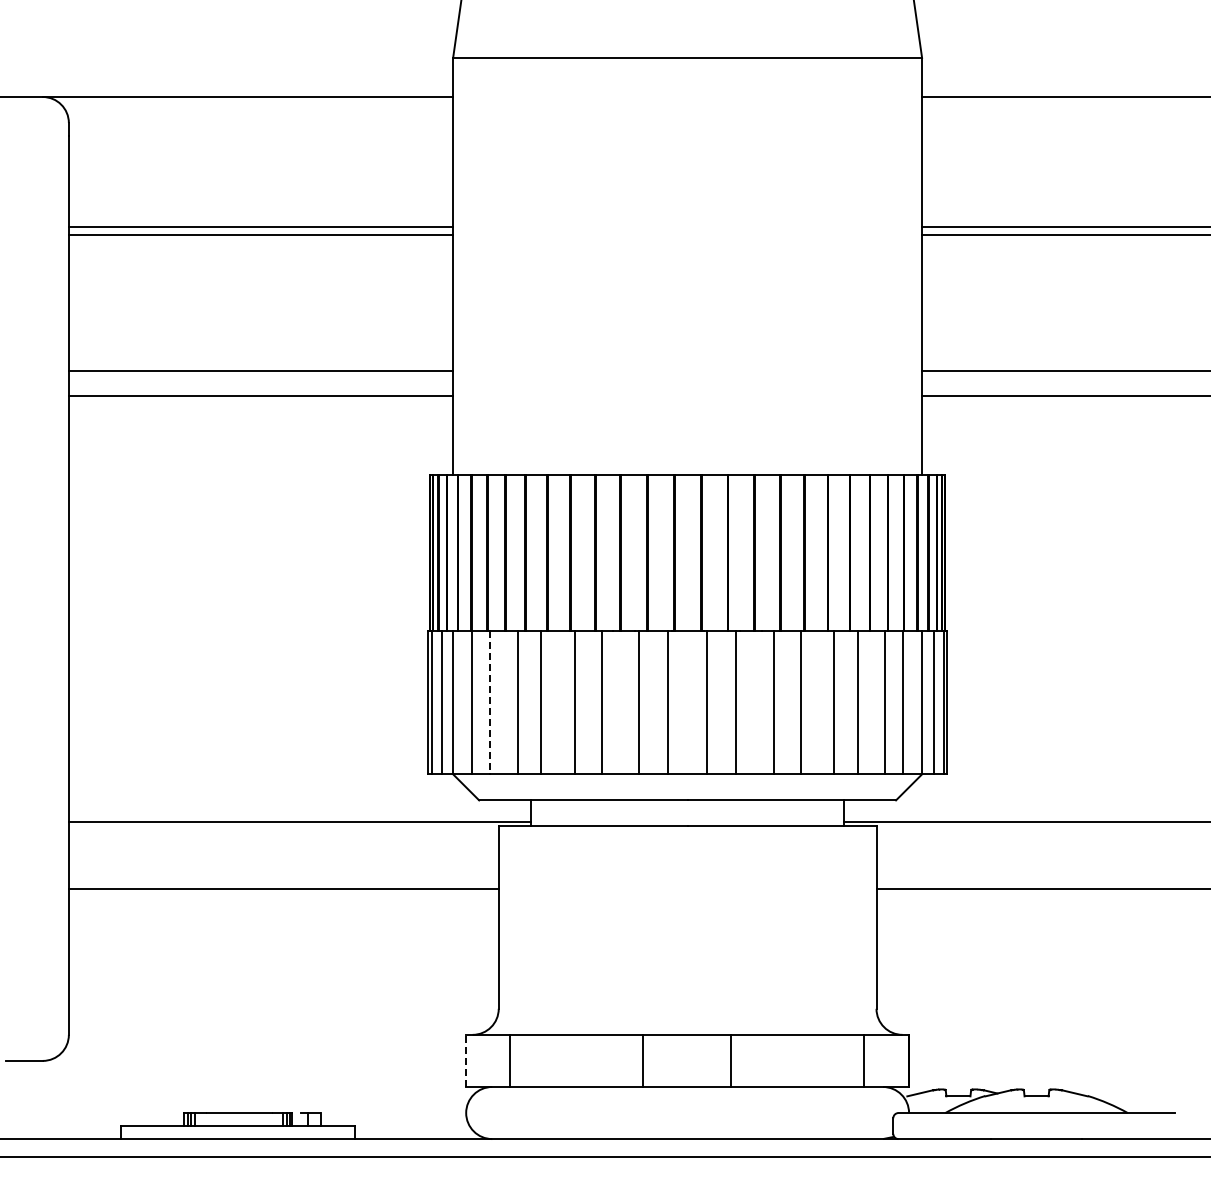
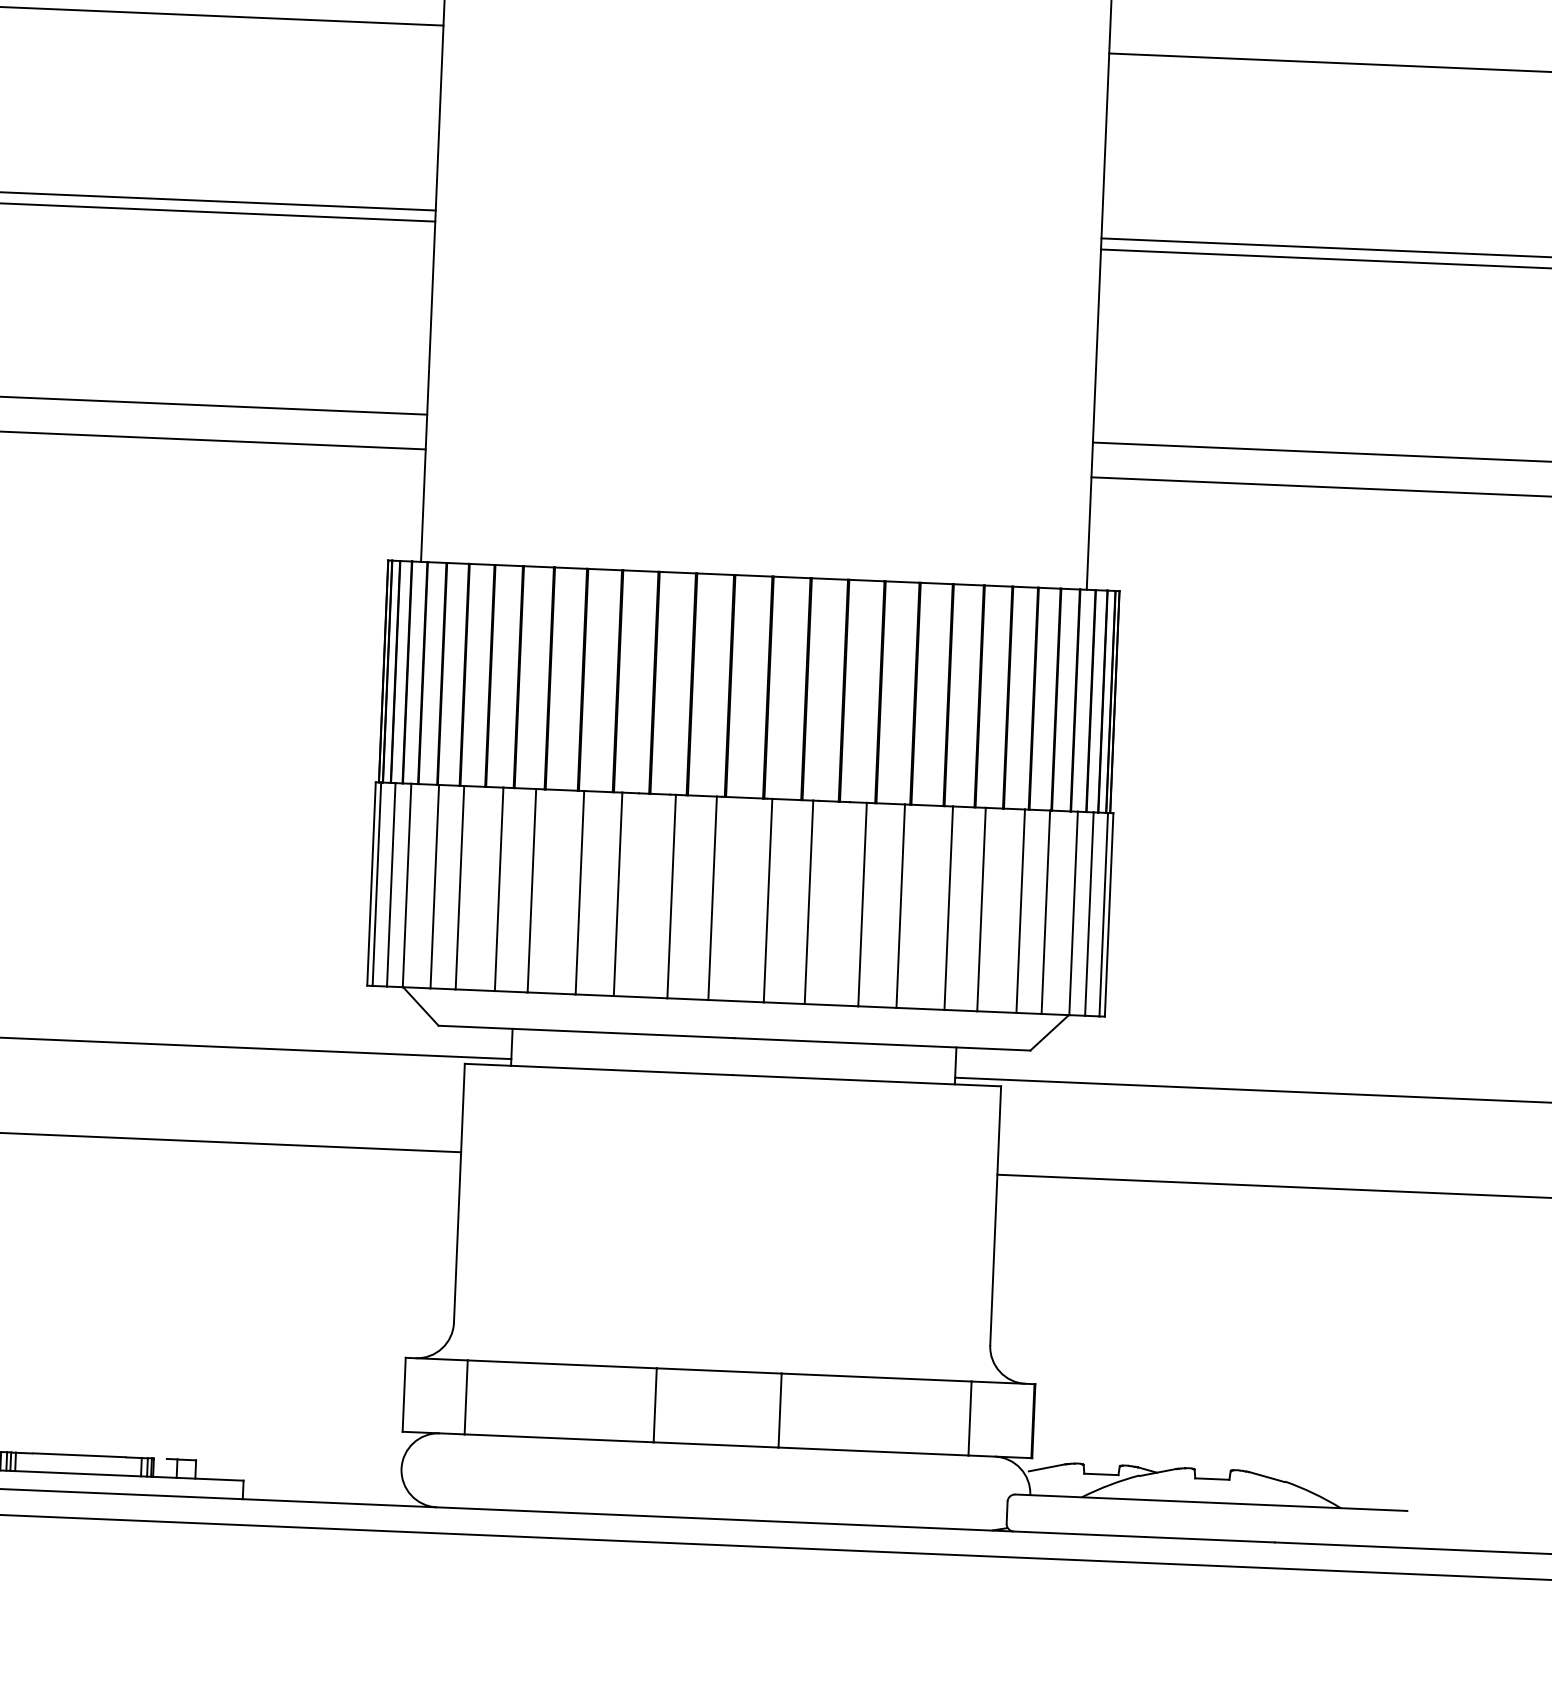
line: (490, 702) -> (460, 887), dashed -> solid
line: (465, 1060) -> (403, 1394), dashed -> solid

